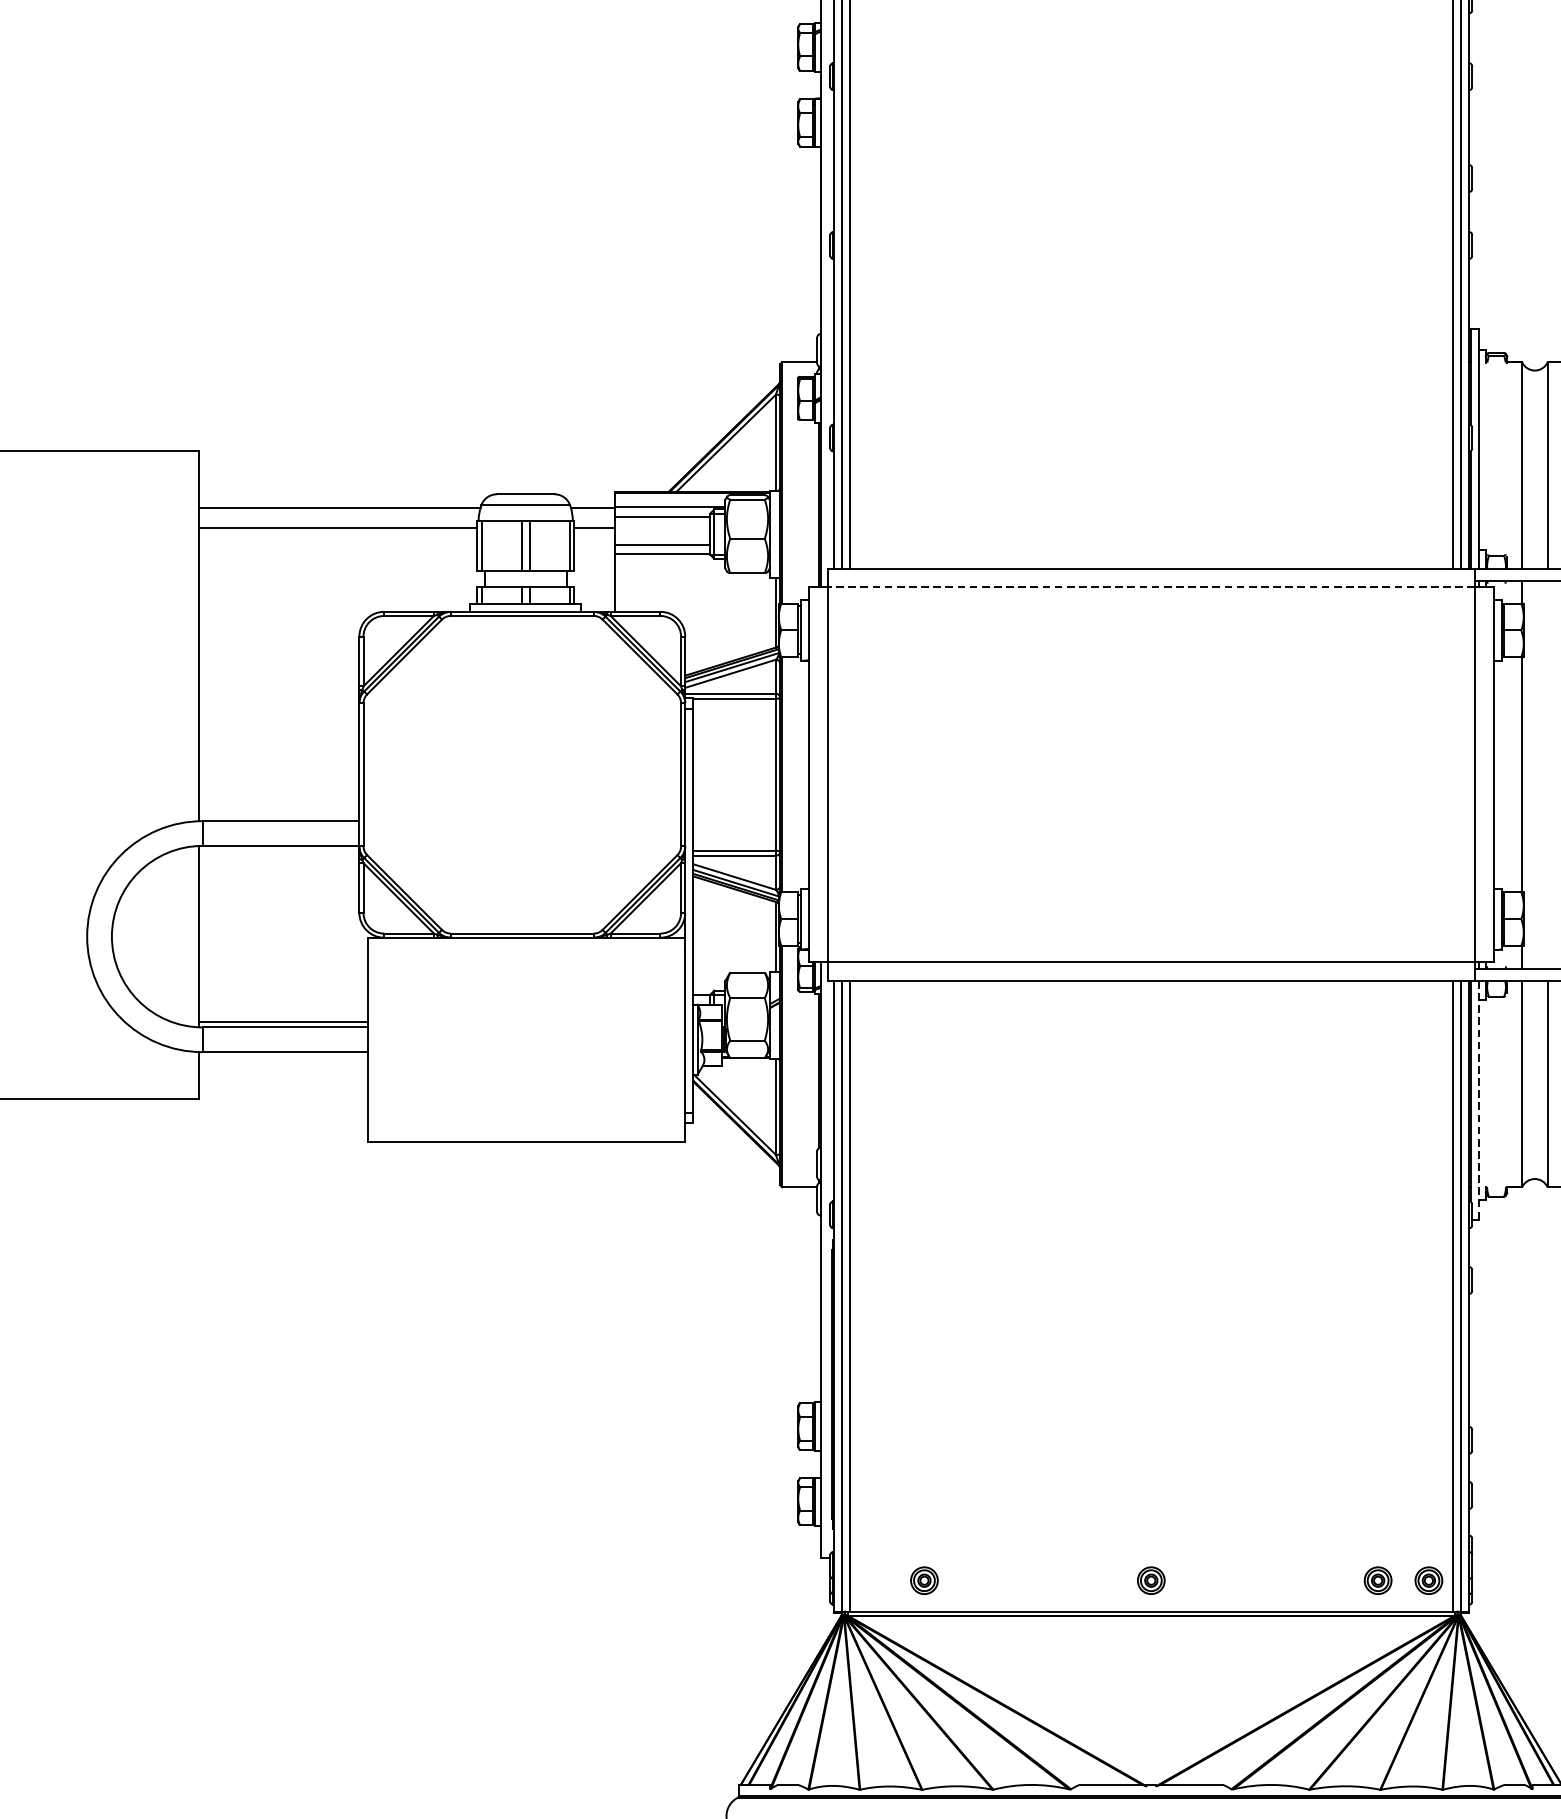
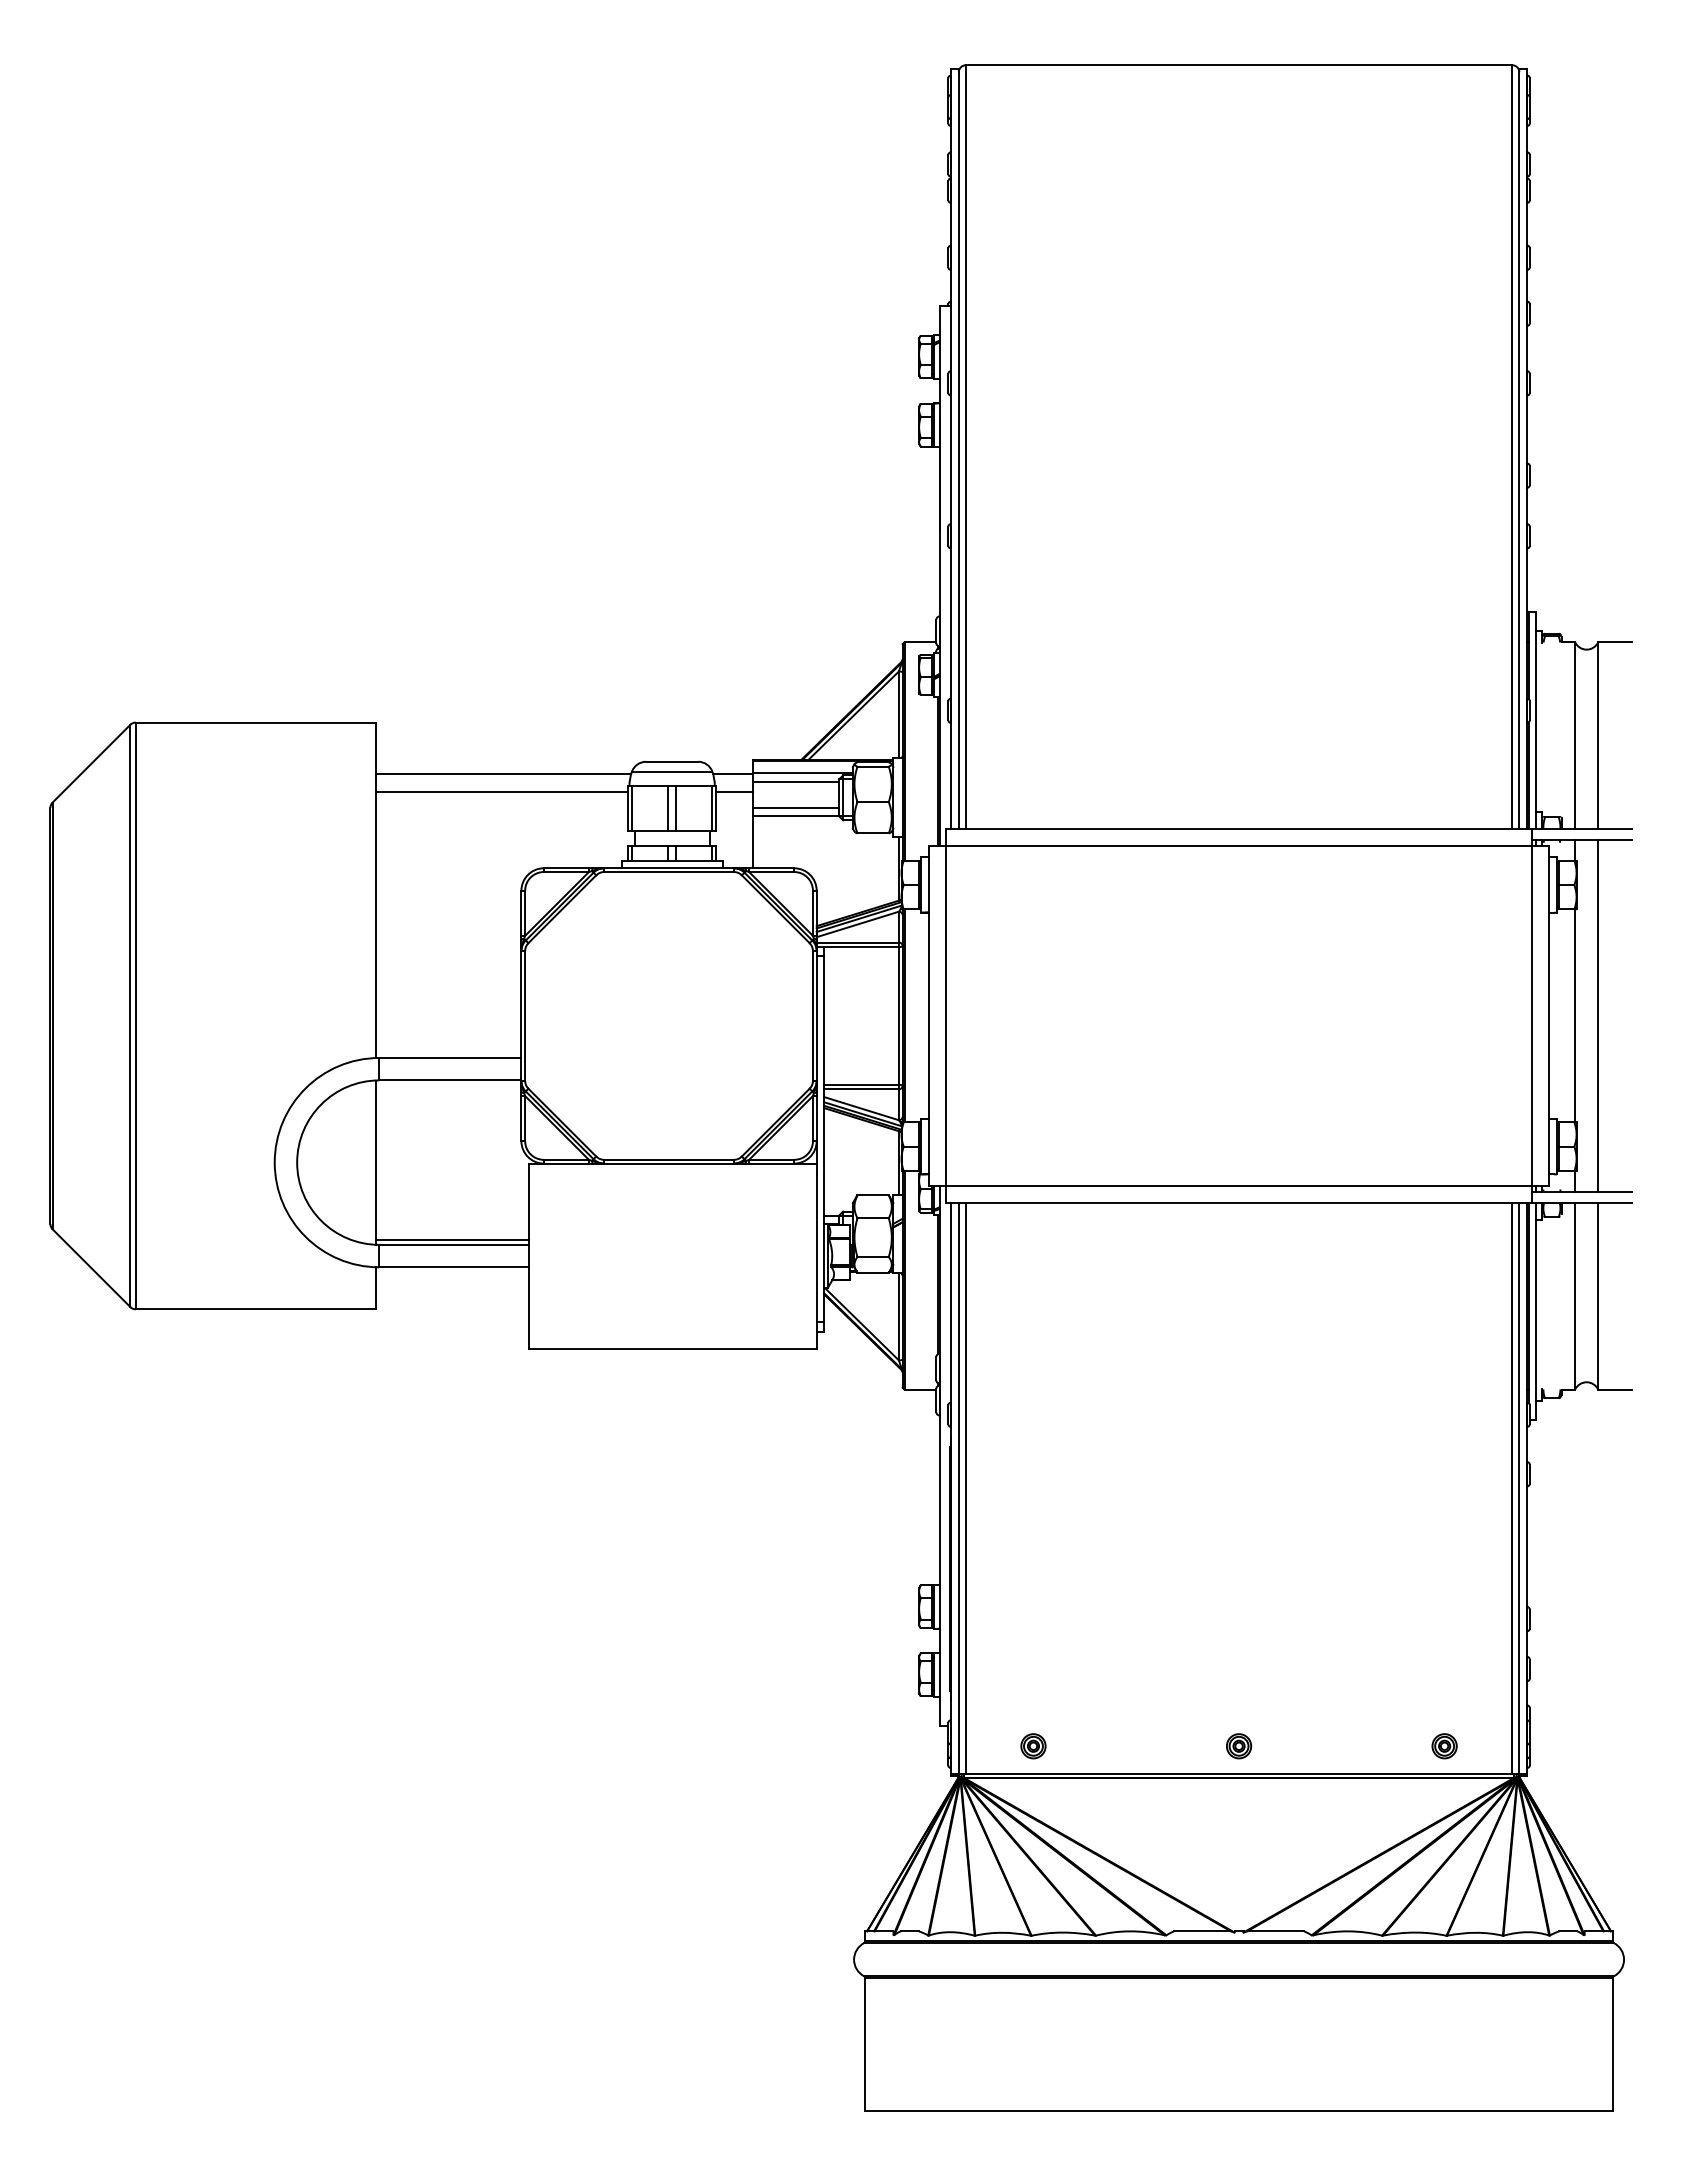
line: (1150, 586) -> (1238, 845), dashed -> solid
line: (1547, 774) -> (1598, 1015), added
line: (1479, 1100) -> (1536, 1311), dashed -> solid
part: (1428, 1580) -> (1490, 1746), removed

